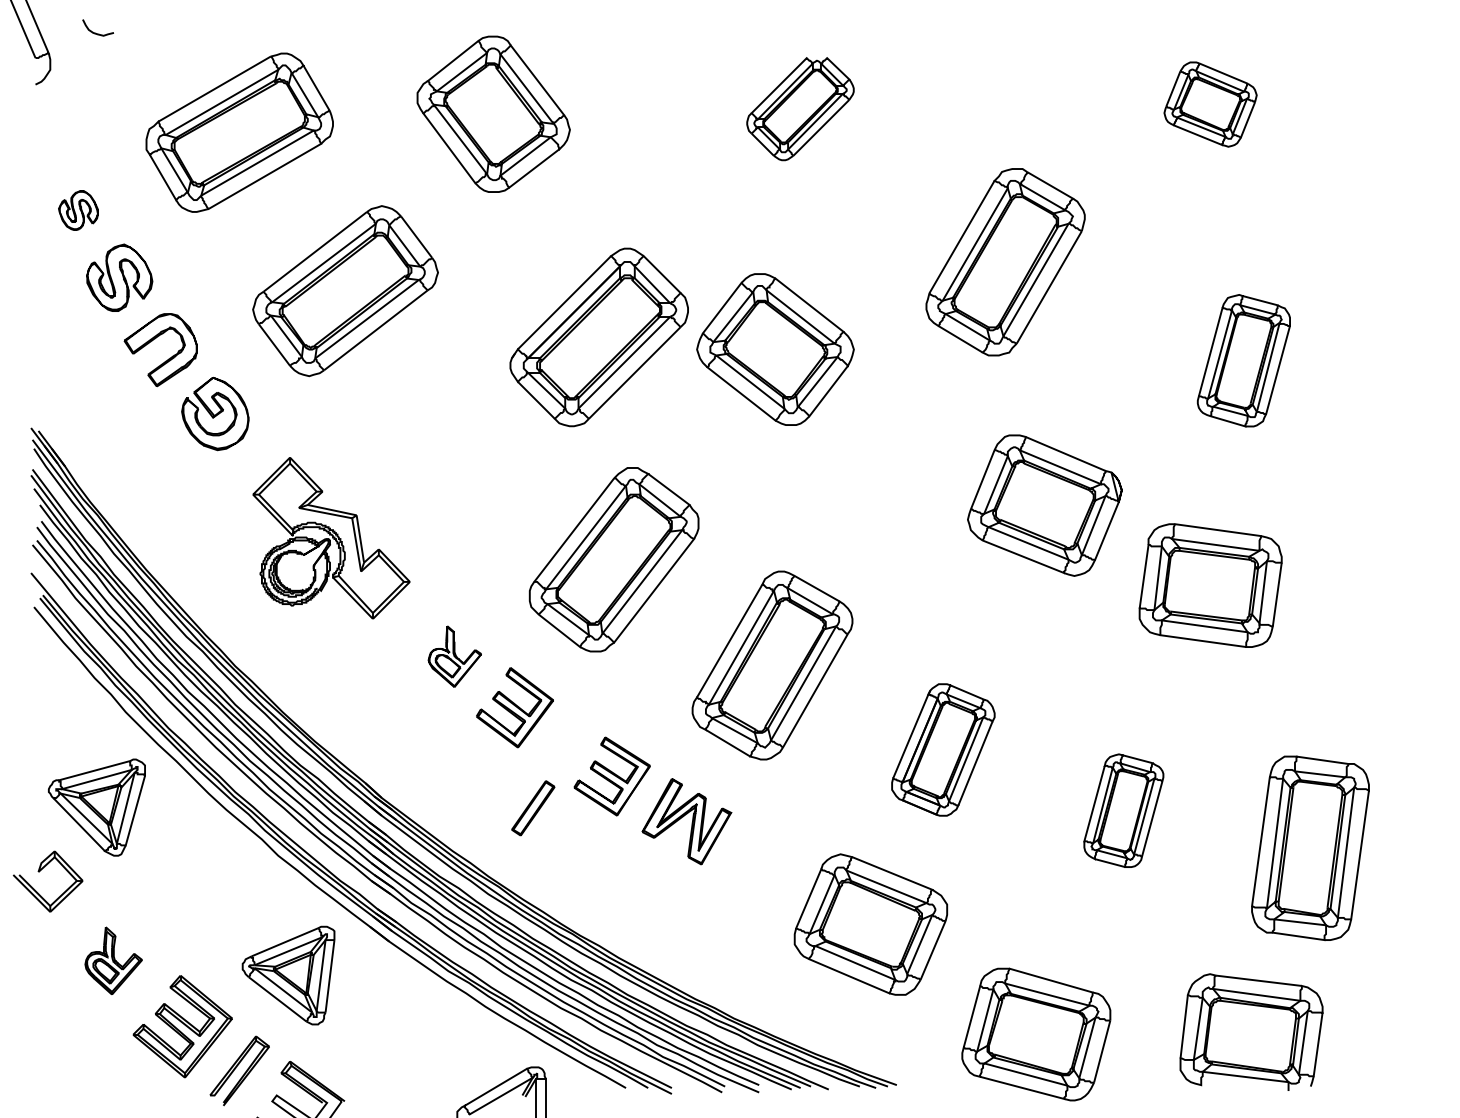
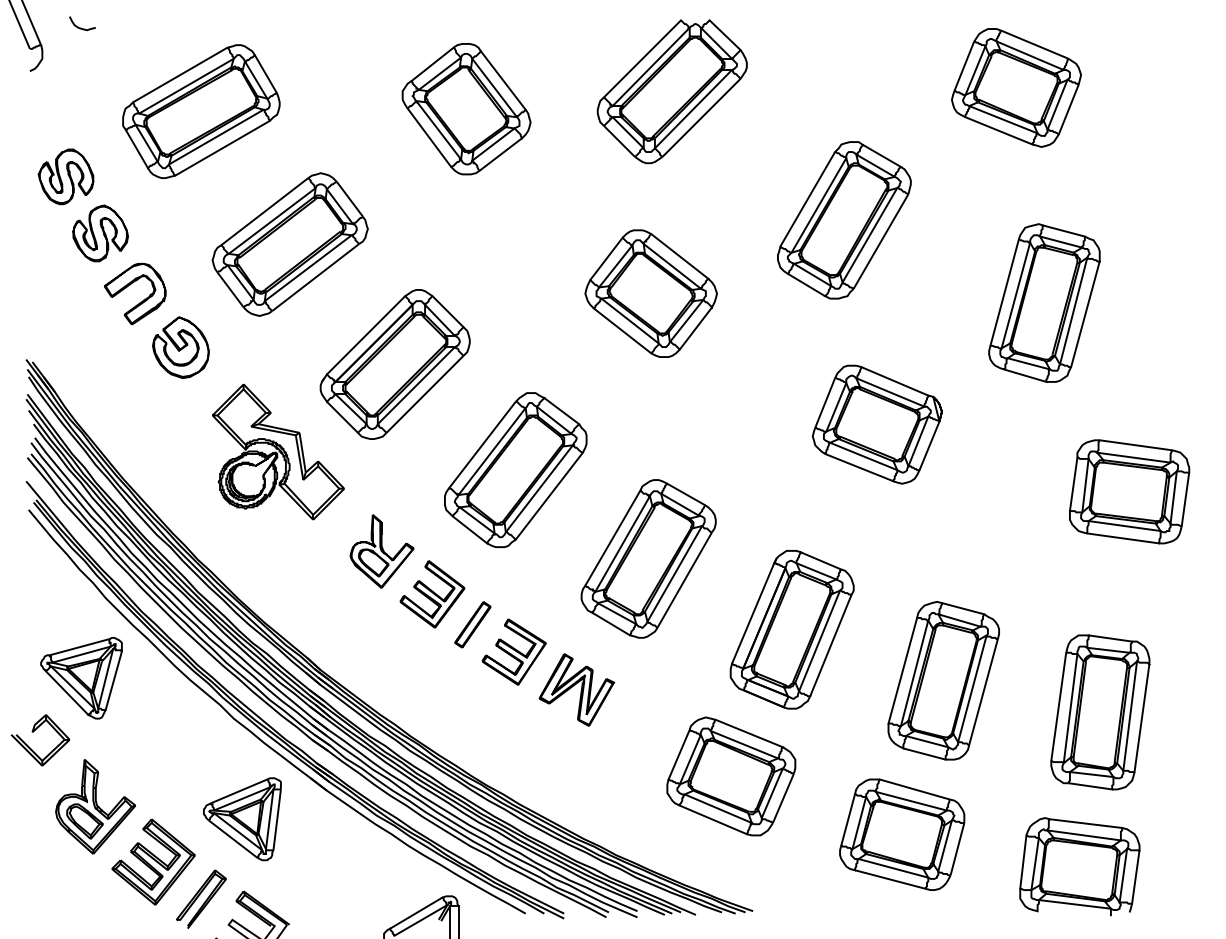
part: (1210, 103) -> (1016, 87), size x1.67
part: (799, 108) -> (671, 91), size x1.67
part: (493, 114) -> (466, 109), moved
part: (77, 210) -> (65, 176), size x1.67
part: (598, 337) -> (394, 364), moved
part: (1243, 360) -> (1044, 302), size x1.43
part: (1210, 585) -> (1129, 491), moved
part: (454, 656) -> (381, 551), size x1.43
part: (942, 749) -> (791, 629), size x1.43
part: (532, 807) -> (472, 624), moved
part: (1123, 810) -> (943, 680), size x1.67
part: (113, 960) -> (95, 806), size x1.67
part: (1251, 1031) -> (1079, 866), moved
part: (1036, 1034) -> (902, 834), moved

